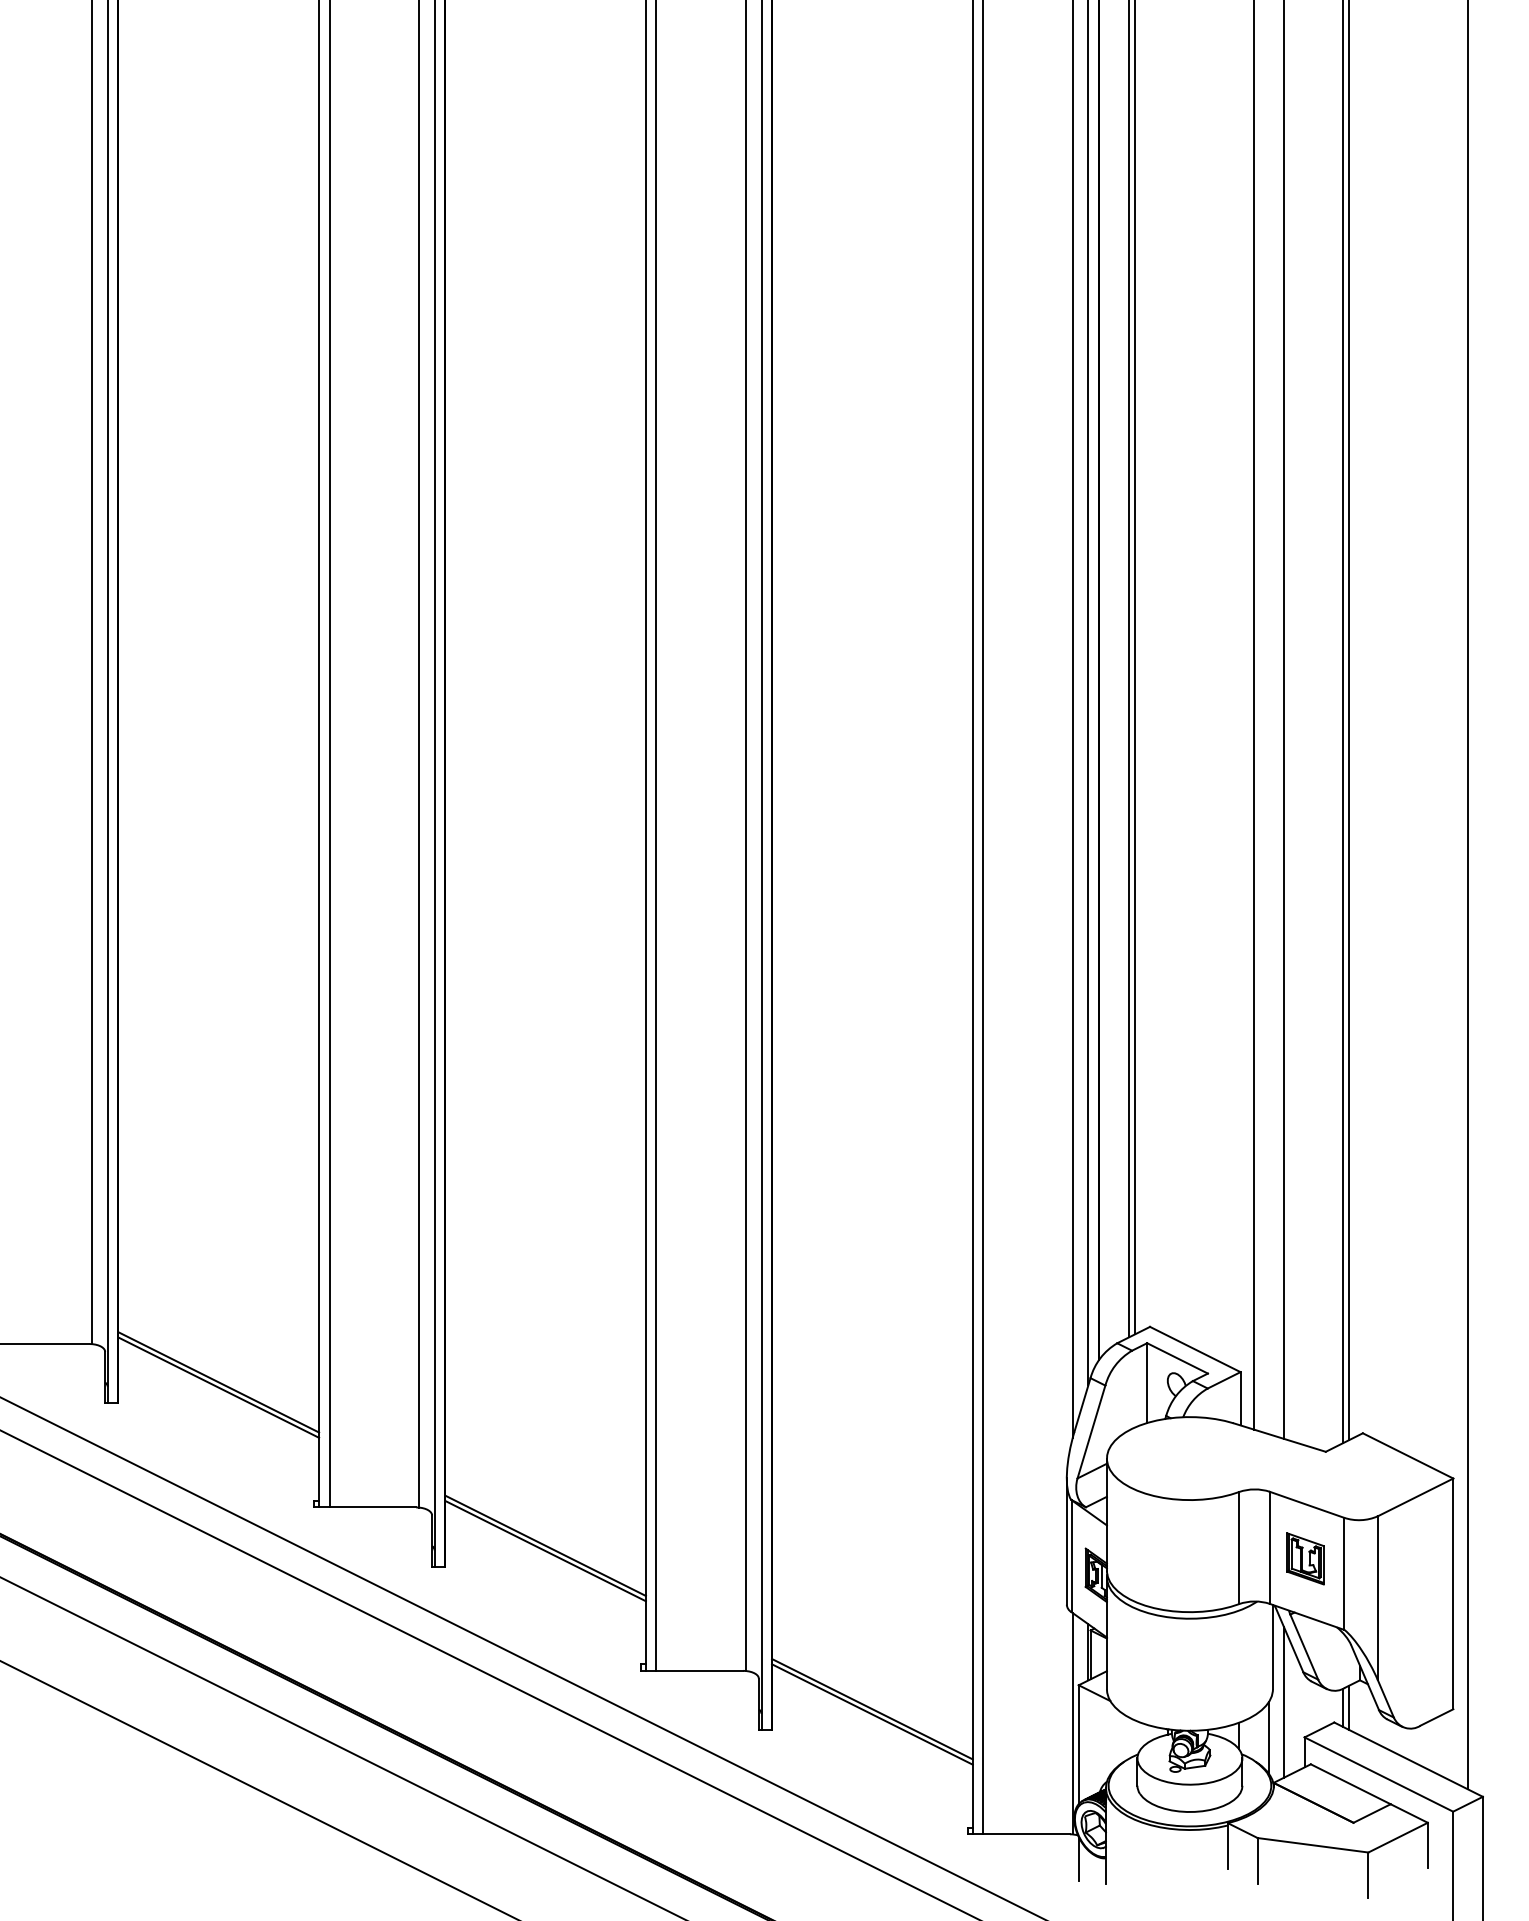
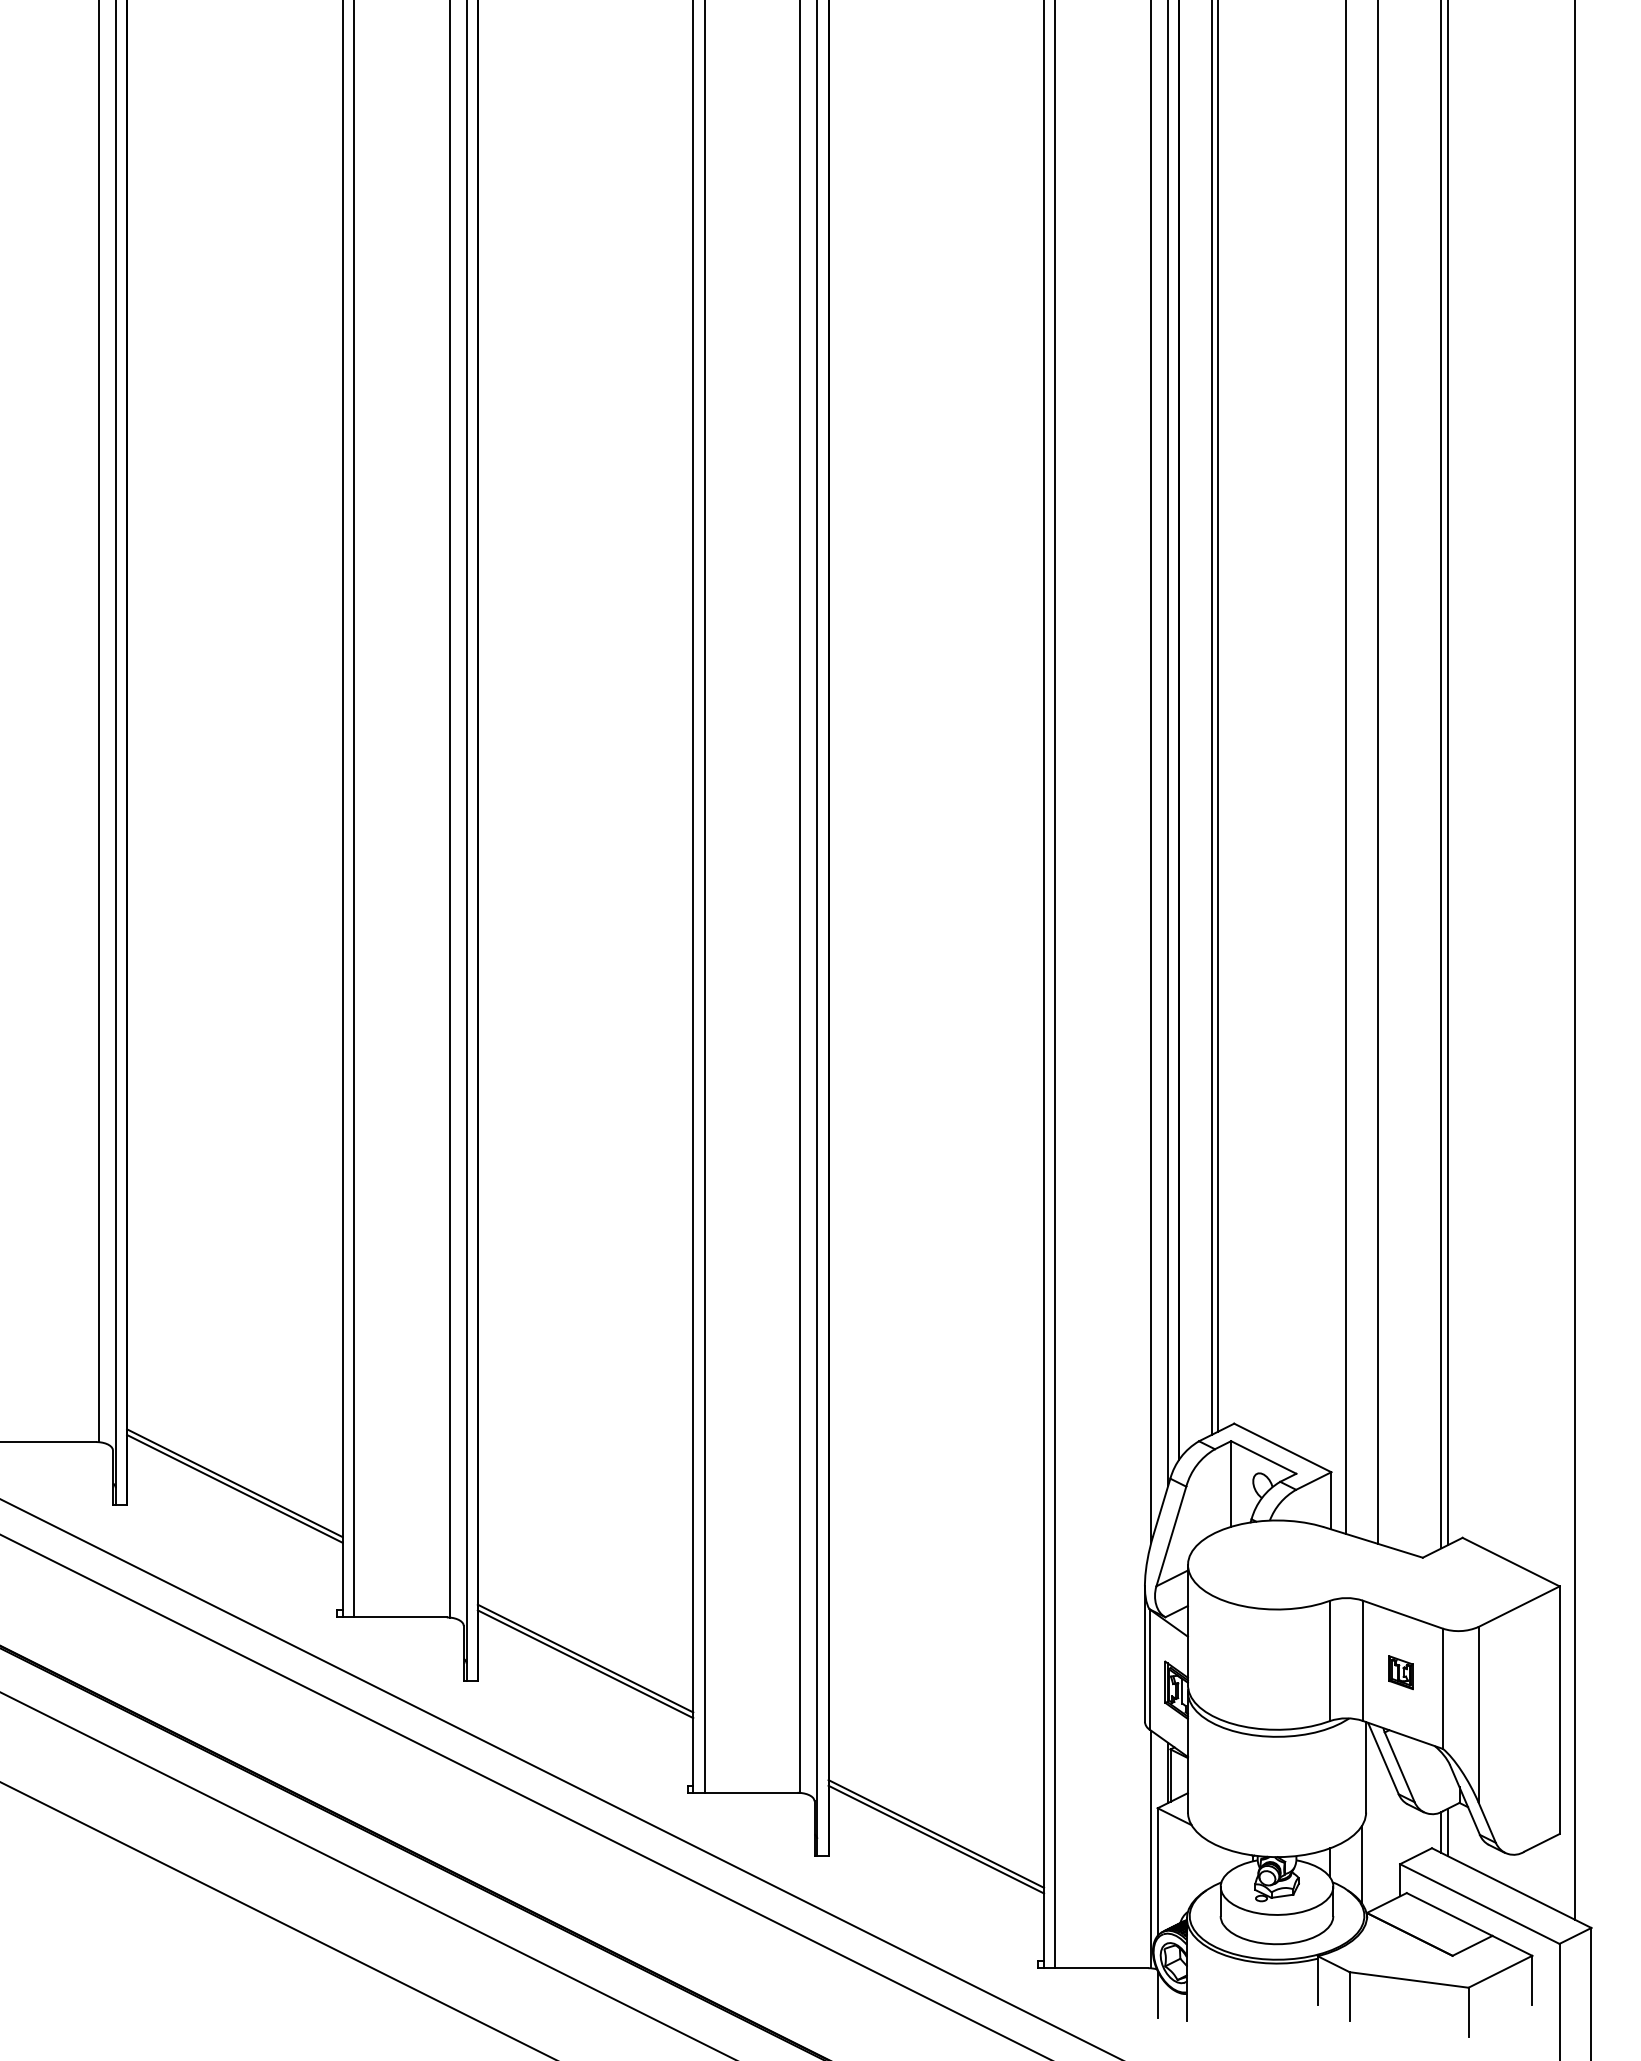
part: (1305, 1558) -> (1401, 1672), size x0.6
line: (1283, 1701) -> (1377, 1825), removed

